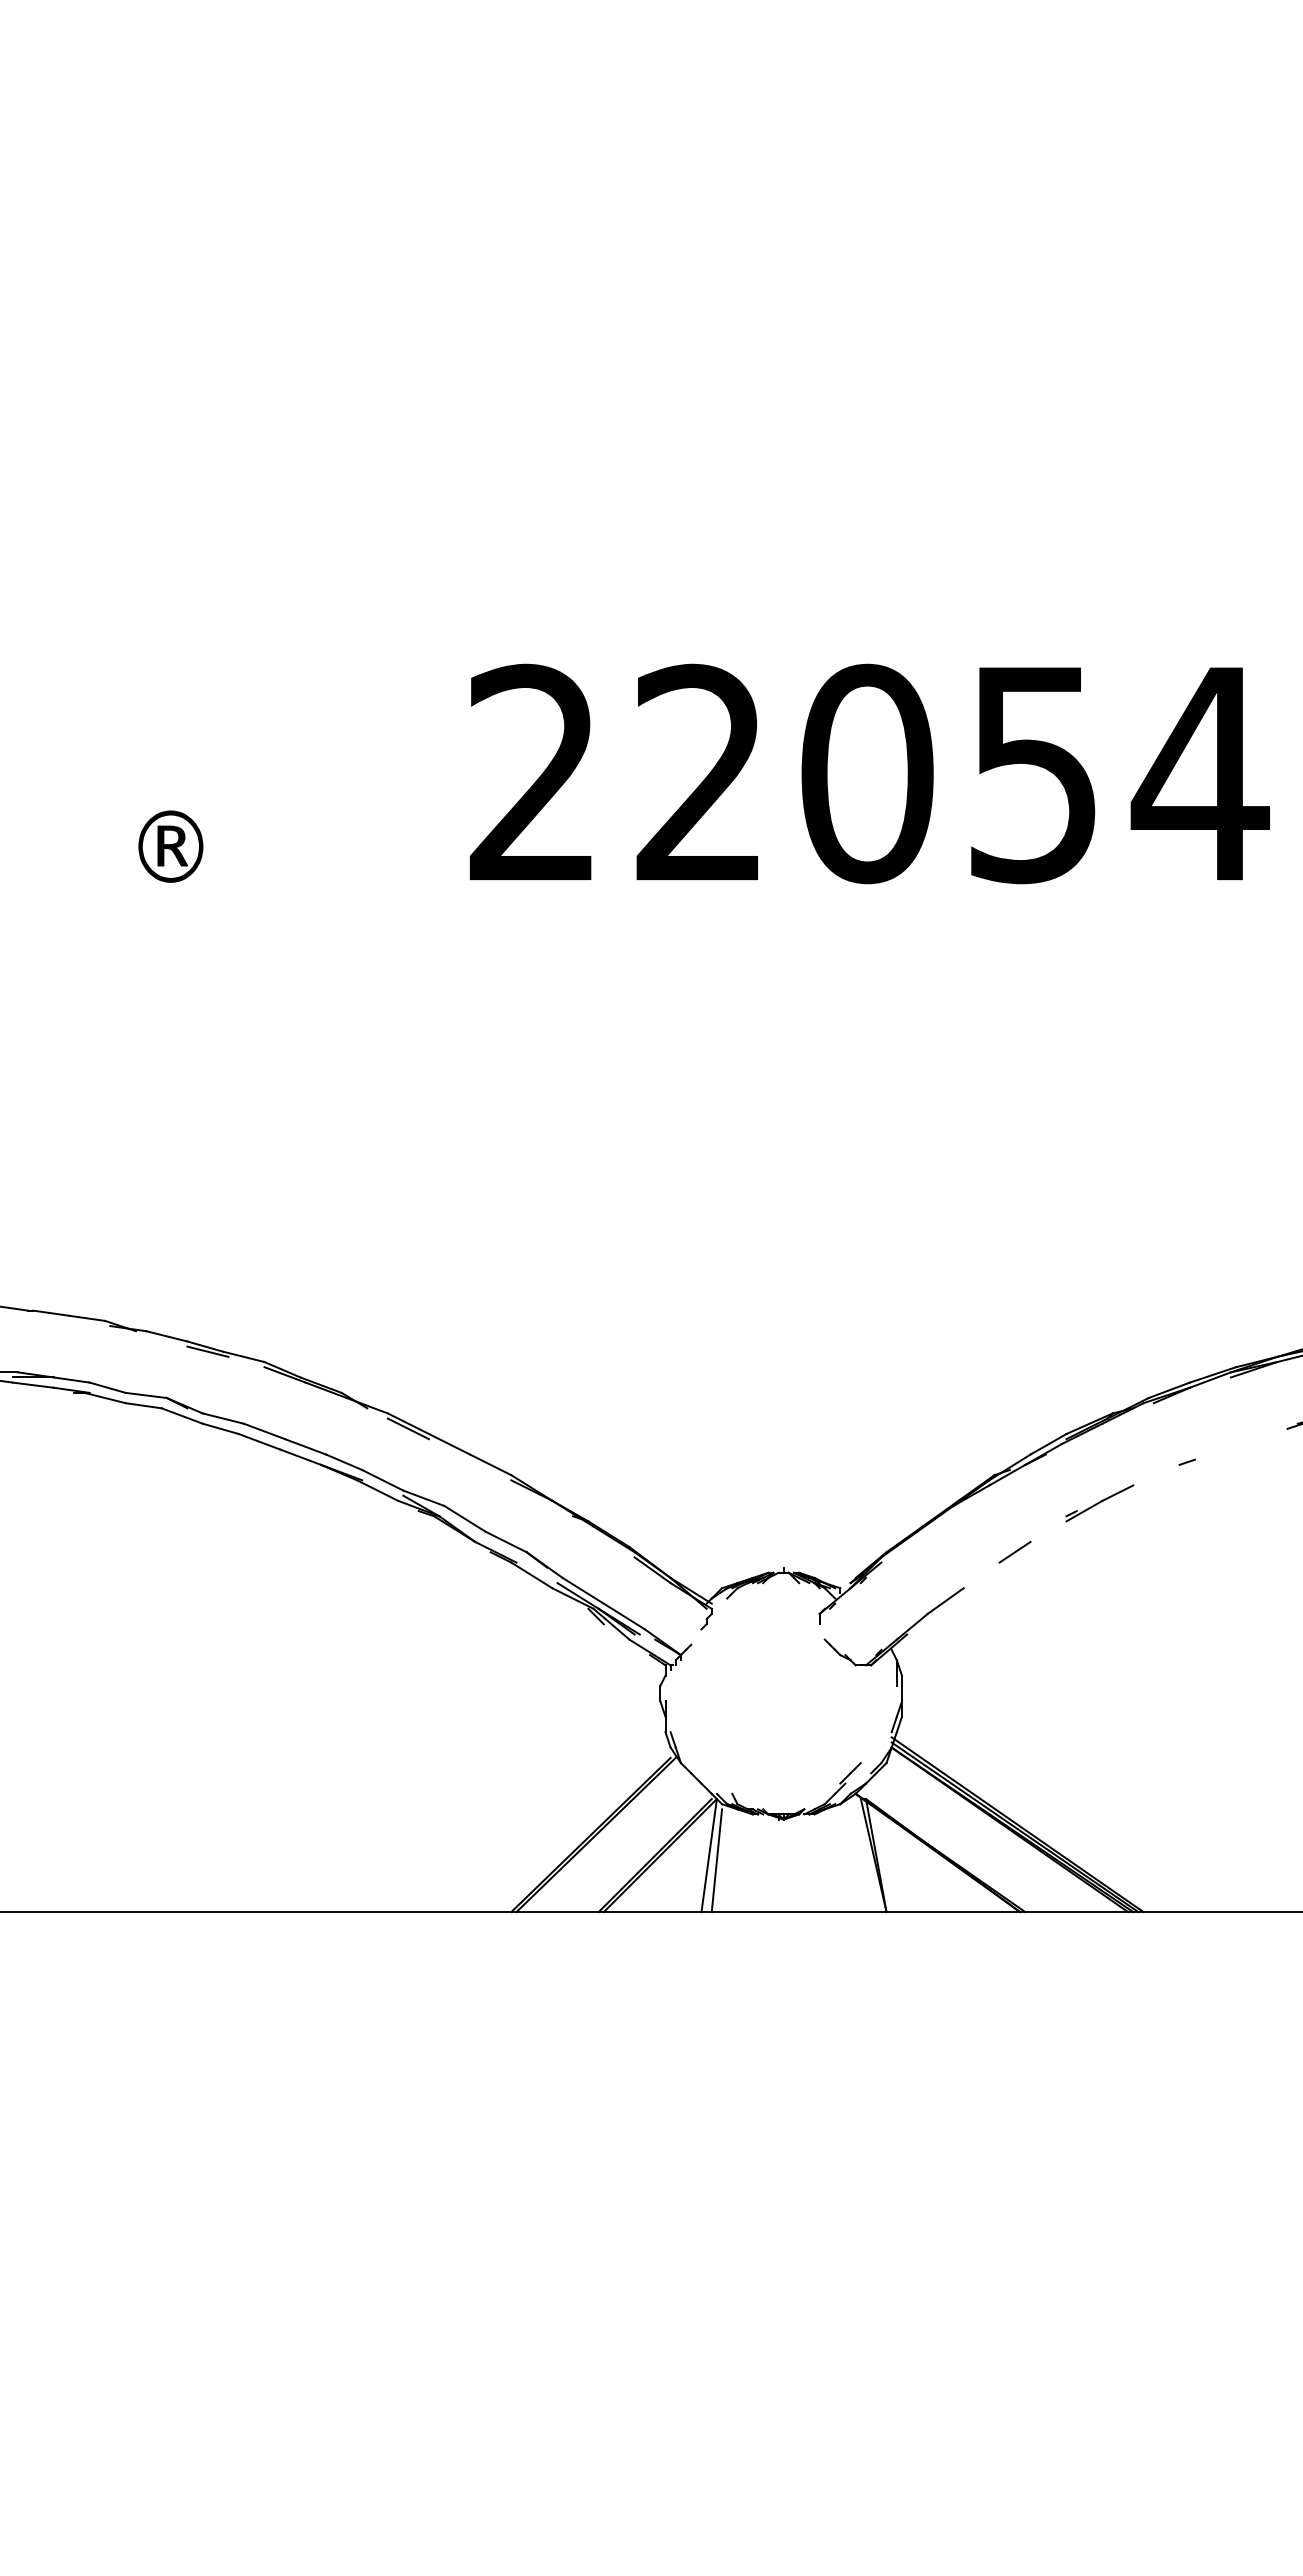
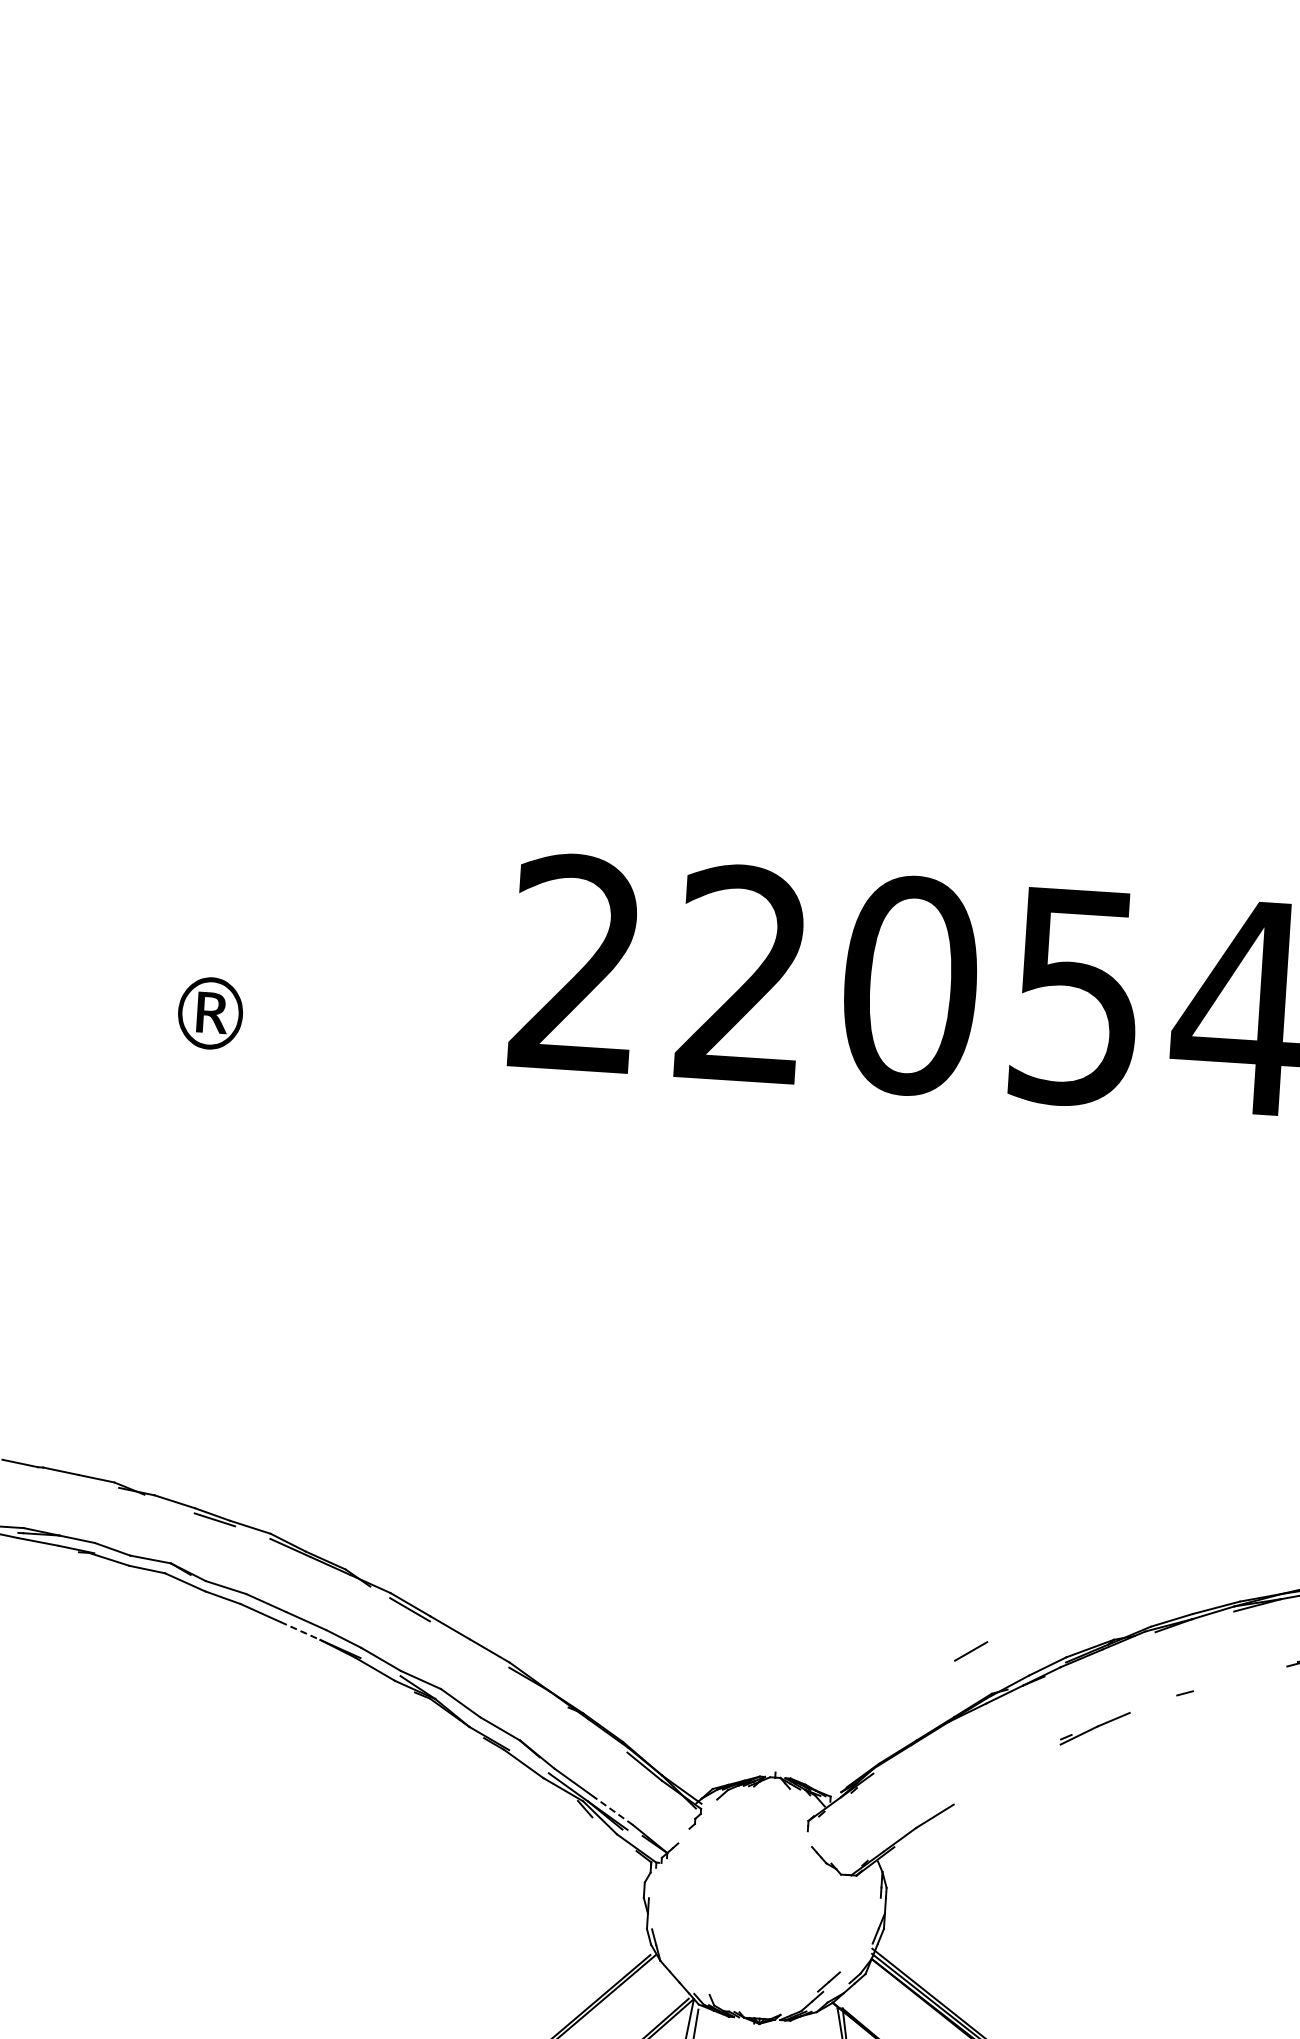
line: (300, 1457) -> (300, 1631), solid -> dashed
line: (1014, 1551) -> (970, 1650), moved
line: (623, 1616) -> (612, 1810), solid -> dashed

